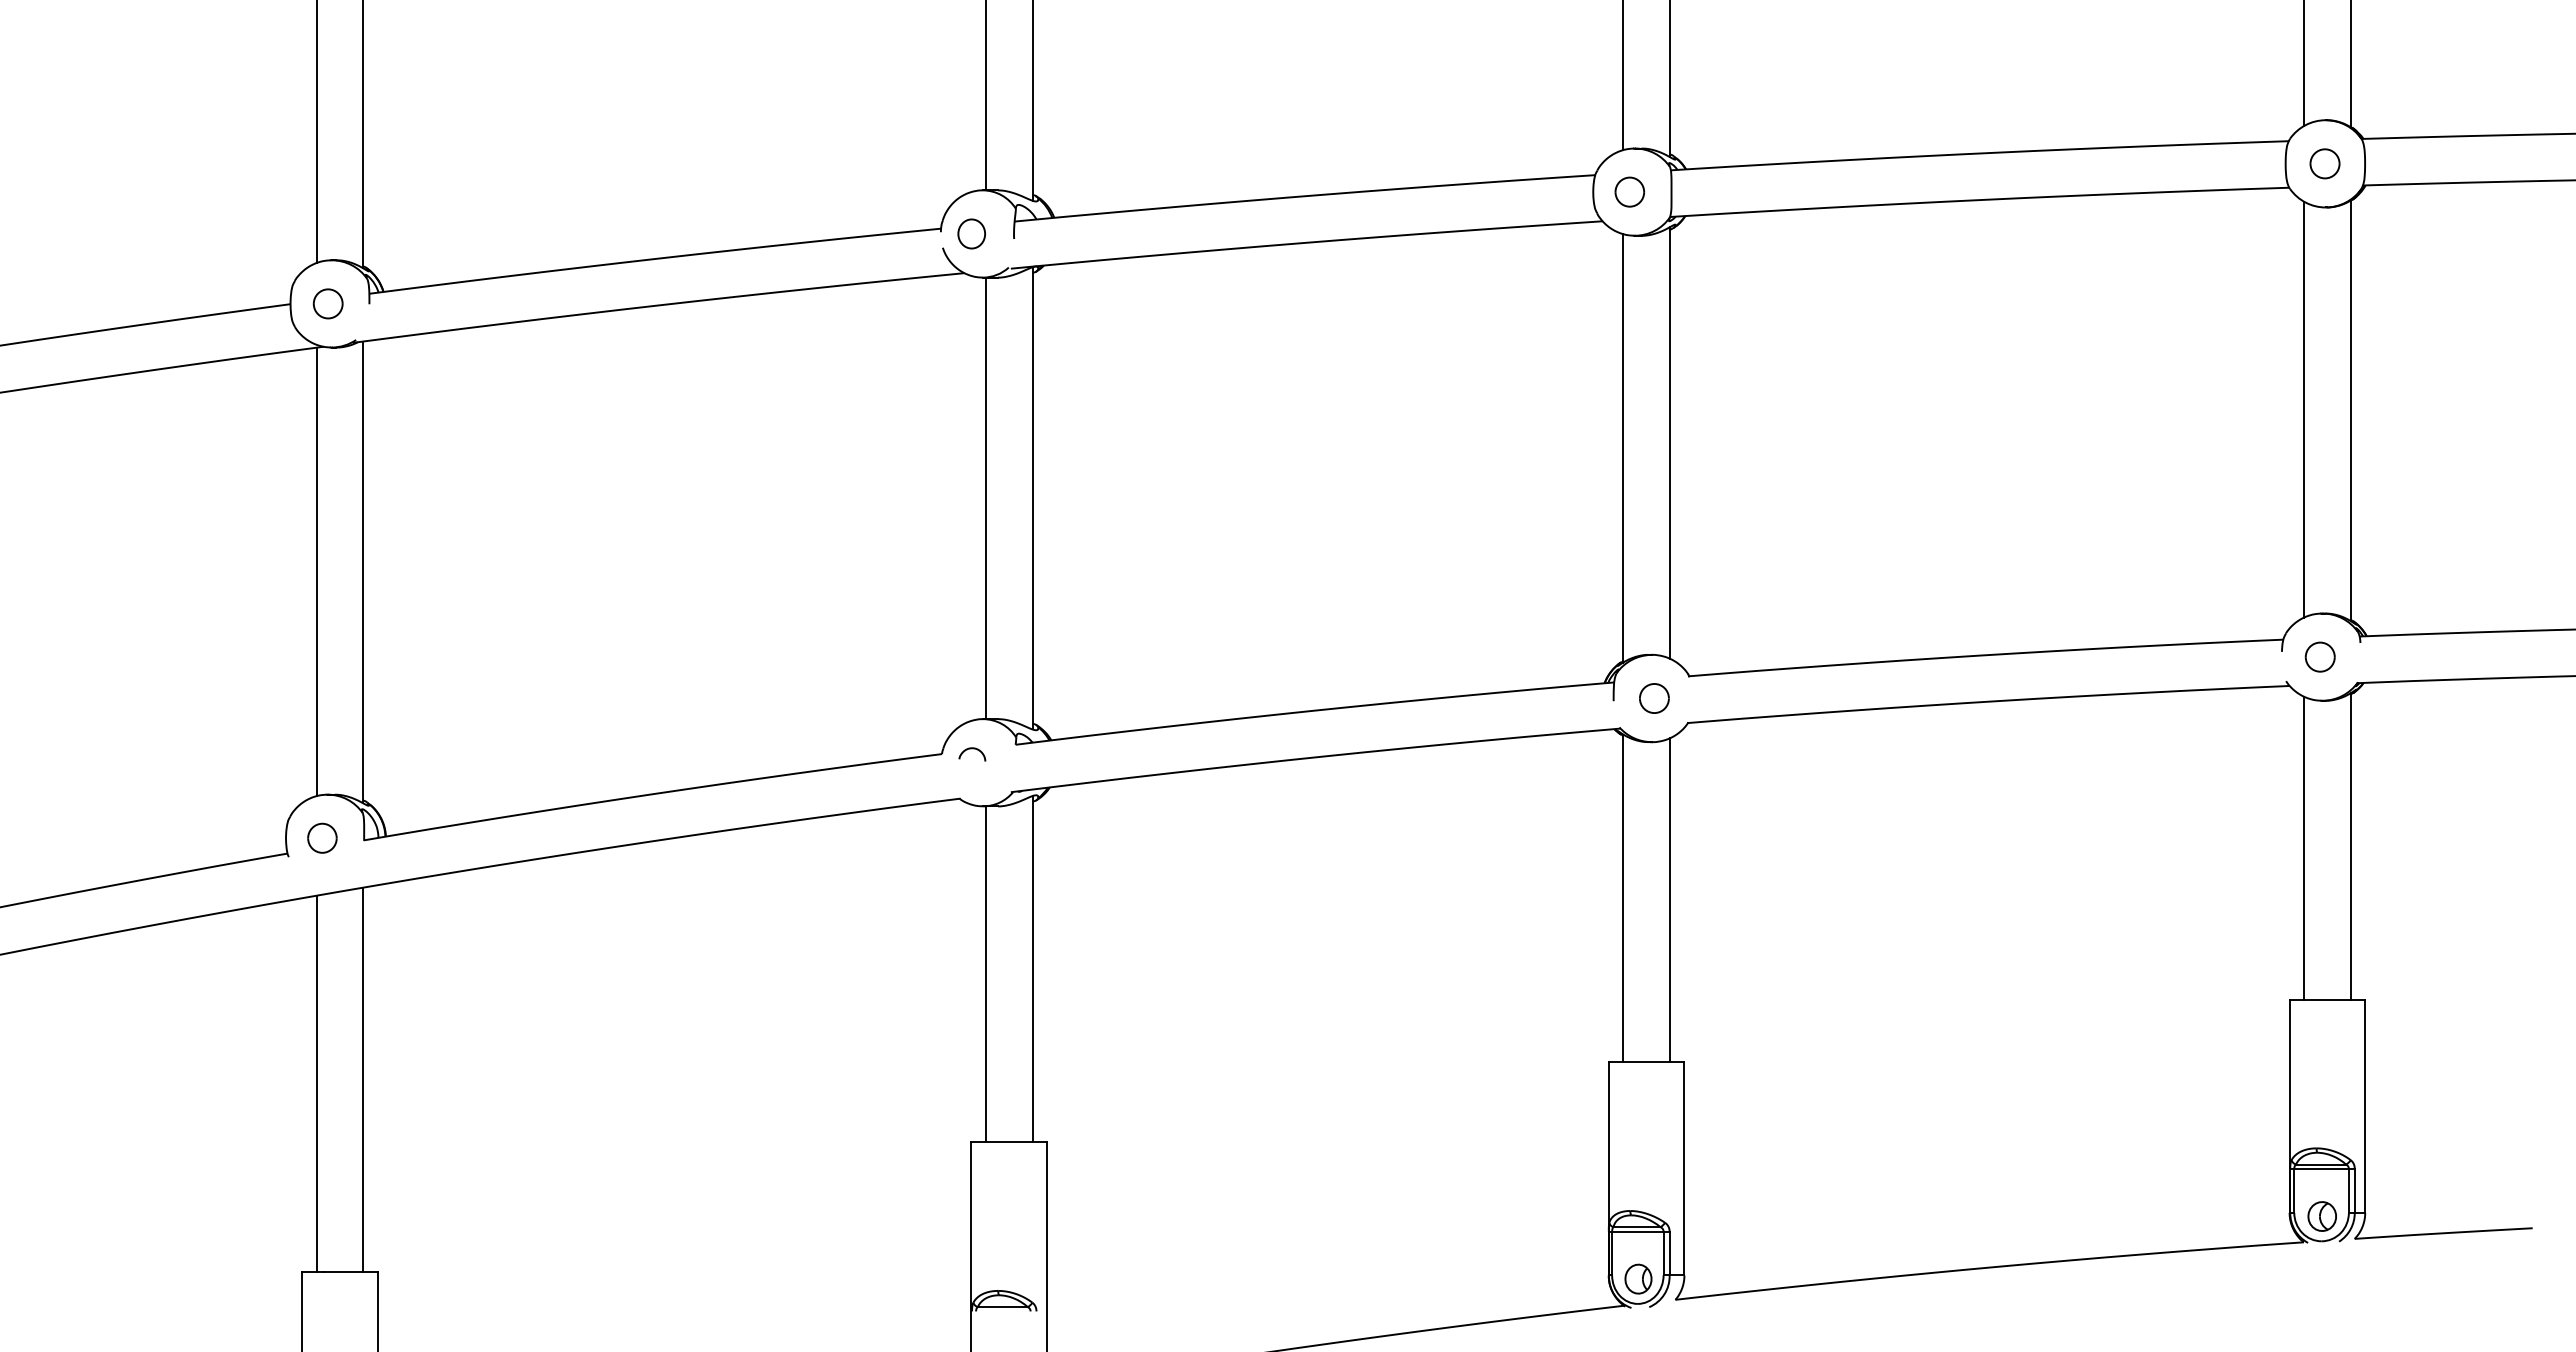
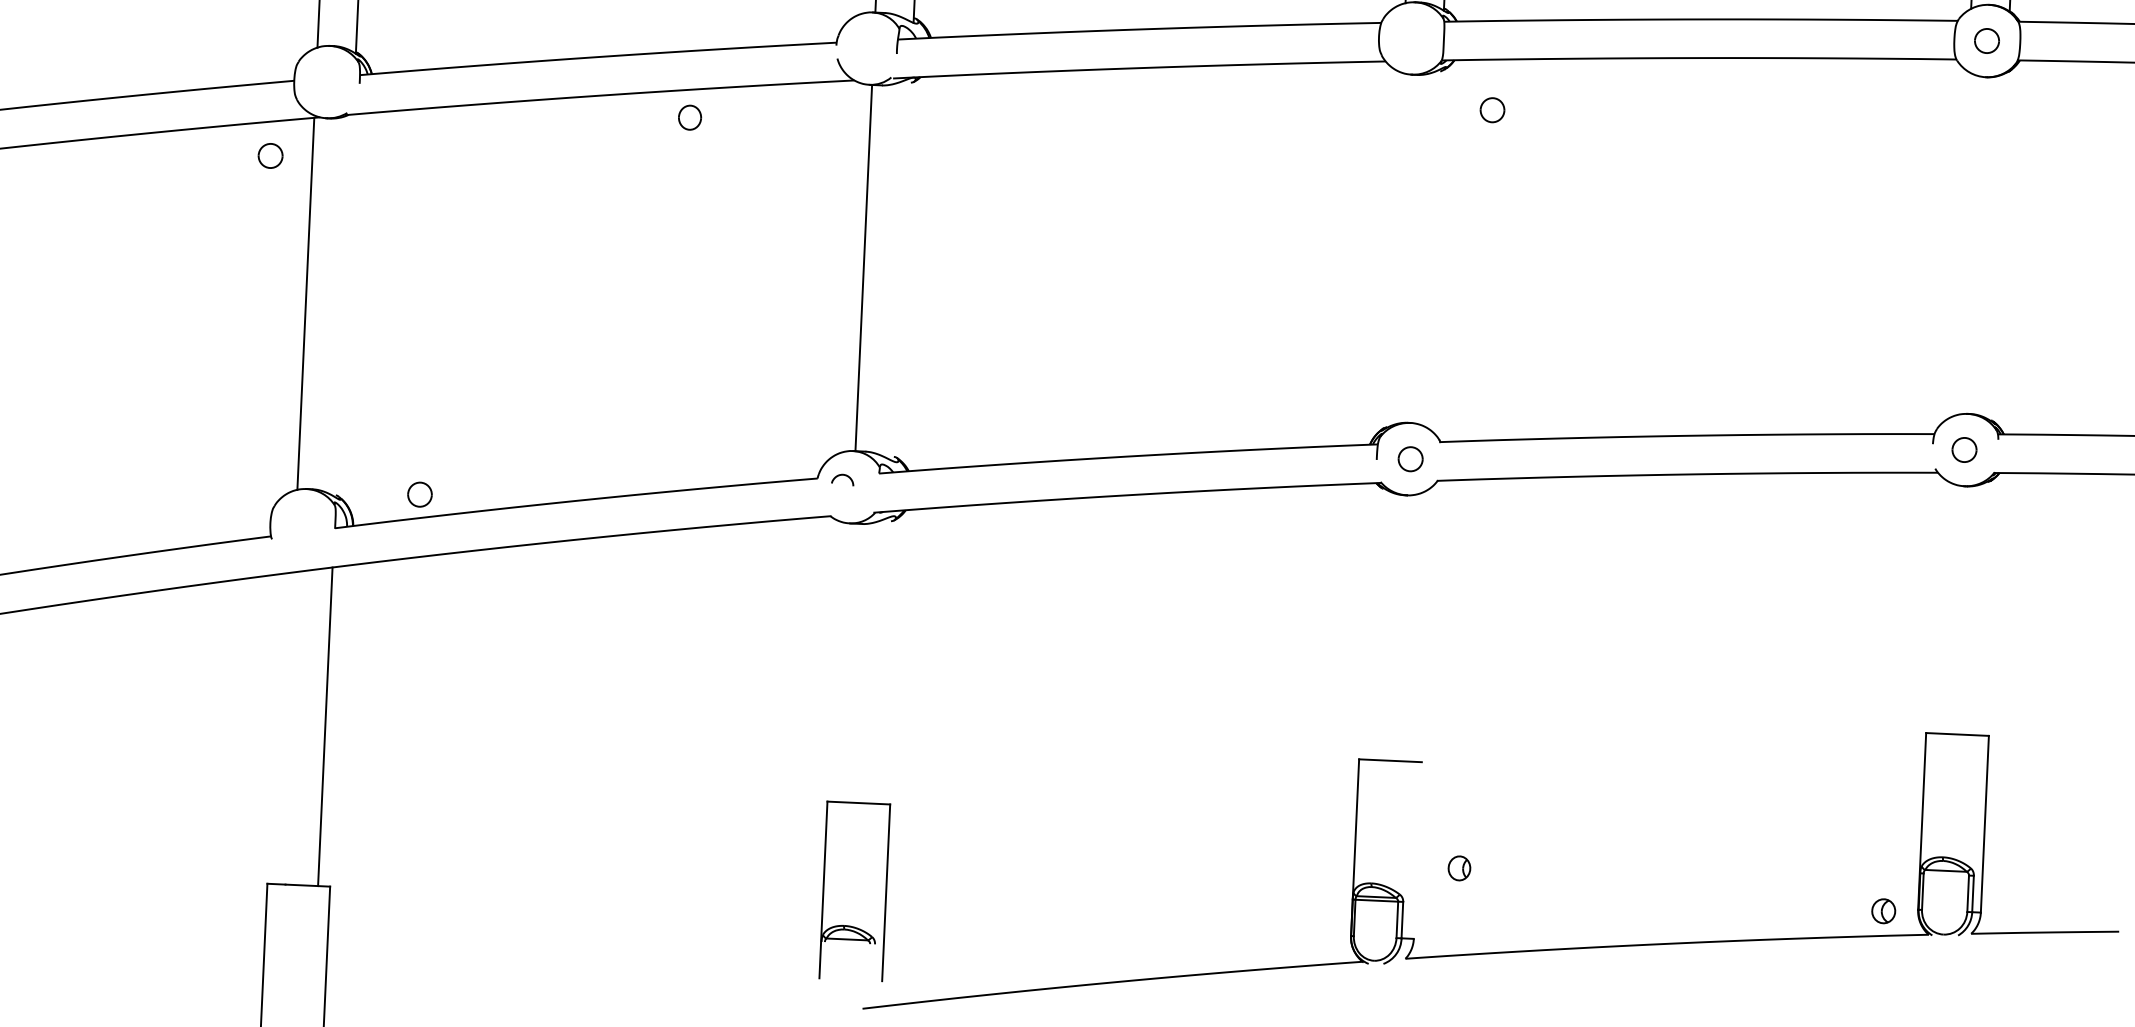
part: (1629, 191) -> (1492, 109), moved
part: (971, 233) -> (689, 117), moved
part: (327, 303) -> (270, 155), moved
line: (2304, 409) -> (1960, 244), removed
line: (2350, 410) -> (1998, 246), removed
line: (1669, 442) -> (1432, 247), removed
line: (1623, 448) -> (1394, 250), removed
line: (1032, 498) -> (902, 269), removed
line: (363, 572) -> (344, 306), removed
part: (322, 837) -> (420, 494), moved
line: (2350, 846) -> (1982, 608), removed
line: (2304, 847) -> (1944, 607), removed
line: (1623, 898) -> (1377, 623), removed
line: (1669, 900) -> (1415, 627), removed
line: (1032, 969) -> (884, 660), removed
line: (985, 974) -> (845, 662), removed
line: (316, 1083) -> (286, 728), removed
line: (1684, 1168) -> (1417, 850), removed
line: (2321, 1168) -> (1946, 874), removed
part: (2321, 1216) -> (1883, 911), moved
part: (1638, 1278) -> (1459, 867), moved

